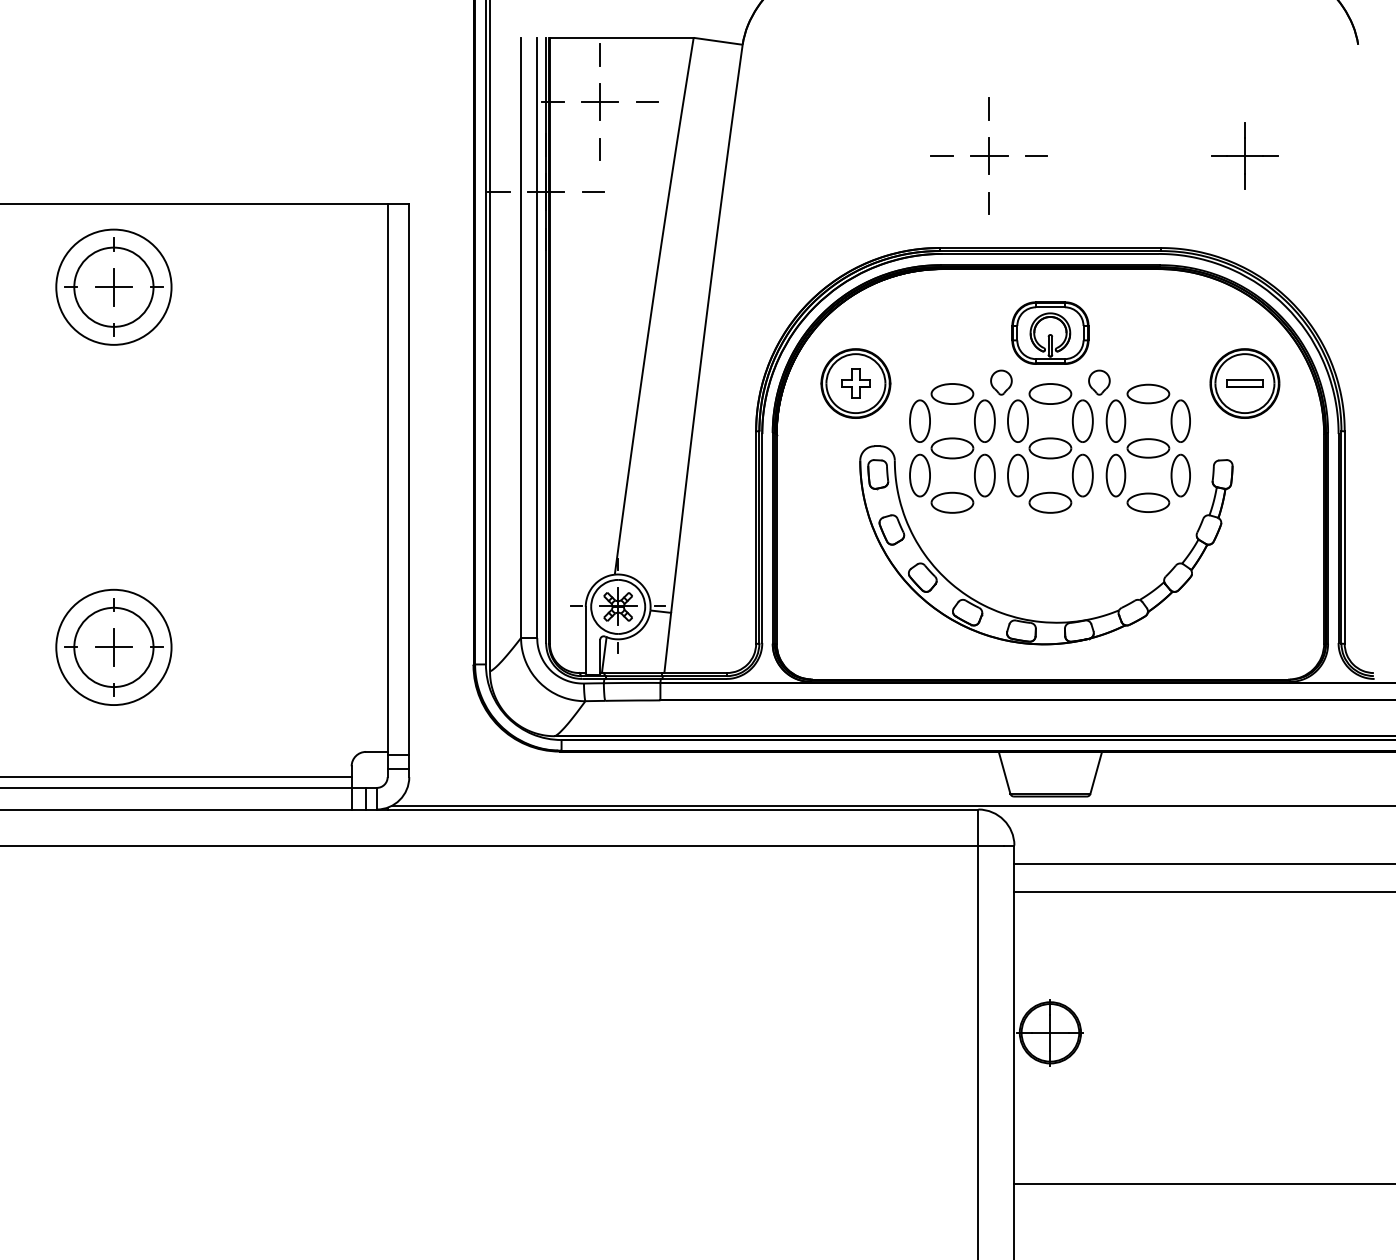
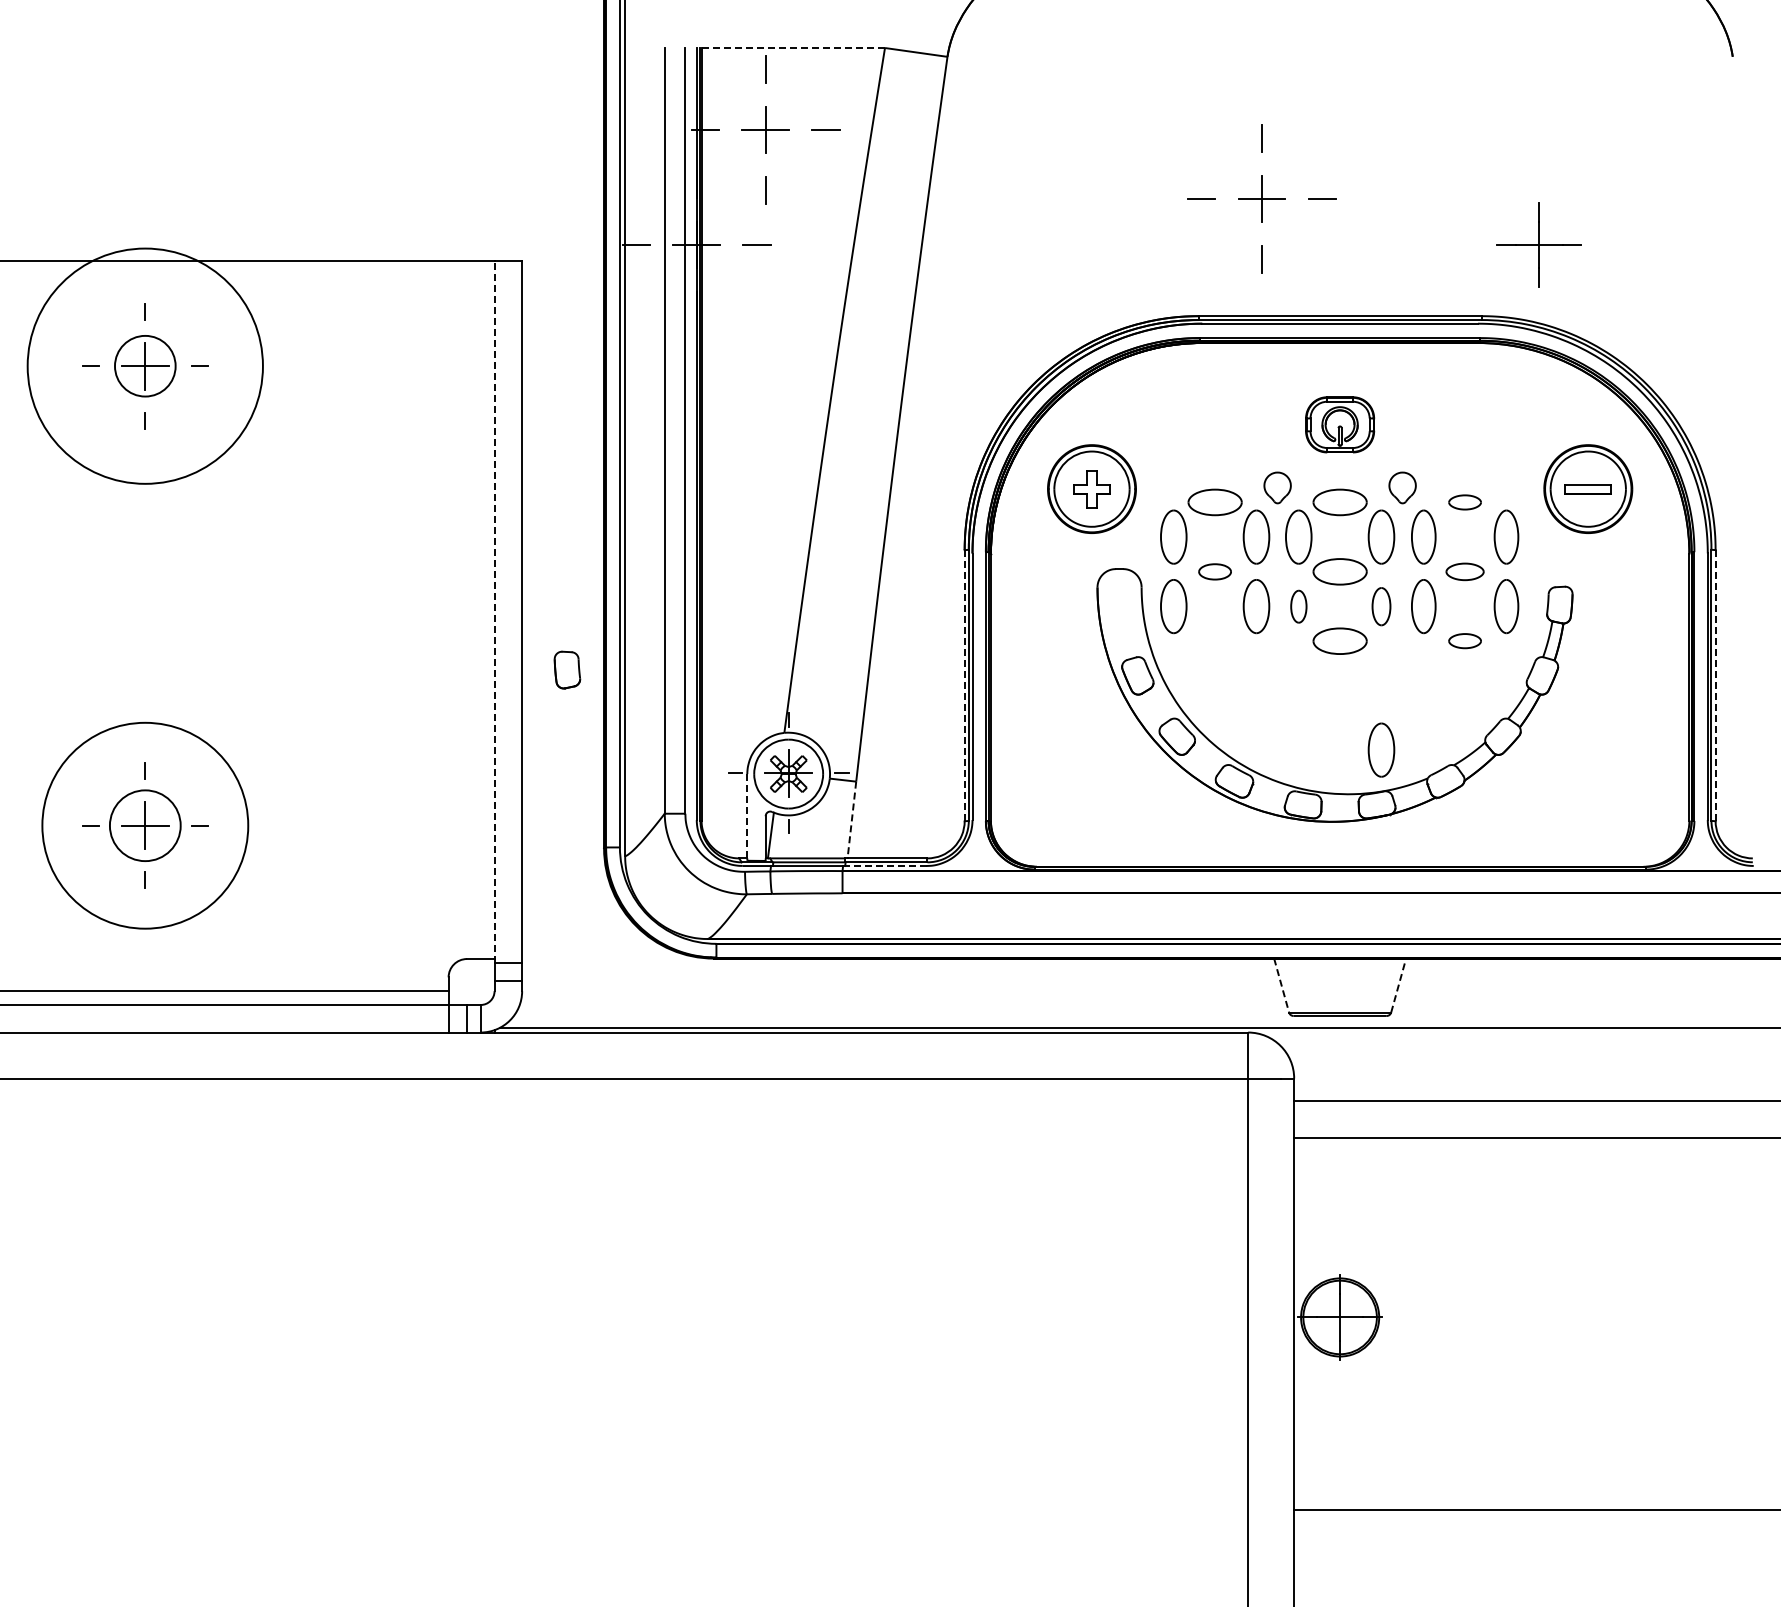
line: (621, 38) -> (793, 48), solid -> dashed
part: (1244, 155) -> (1538, 244), moved
circle: (113, 286) -> (144, 365), size x0.6
circle: (113, 286) -> (144, 365), size x1.6
part: (1049, 332) -> (1339, 424), size x0.7
part: (1147, 394) -> (1464, 502), size x0.6
part: (951, 448) -> (1214, 571), size x0.6
part: (1147, 448) -> (1464, 571), size x0.7
part: (878, 474) -> (567, 669), moved
part: (1017, 475) -> (1298, 606), size x0.6
part: (1082, 475) -> (1381, 606), size x0.7
line: (387, 479) -> (494, 611), solid -> dashed
part: (951, 502) -> (1214, 640), removed
part: (1147, 502) -> (1464, 640), size x0.6
line: (756, 537) -> (964, 685), solid -> dashed
line: (1344, 537) -> (1715, 685), solid -> dashed
part: (1082, 587) -> (1381, 749), added
line: (585, 639) -> (747, 815), solid -> dashed
line: (667, 643) -> (851, 820), solid -> dashed
circle: (113, 647) -> (144, 825), size x0.7
circle: (113, 647) -> (144, 825), size x1.4
line: (693, 679) -> (884, 866), solid -> dashed
line: (1096, 772) -> (1398, 985), solid -> dashed
line: (1004, 773) -> (1281, 986), solid -> dashed

